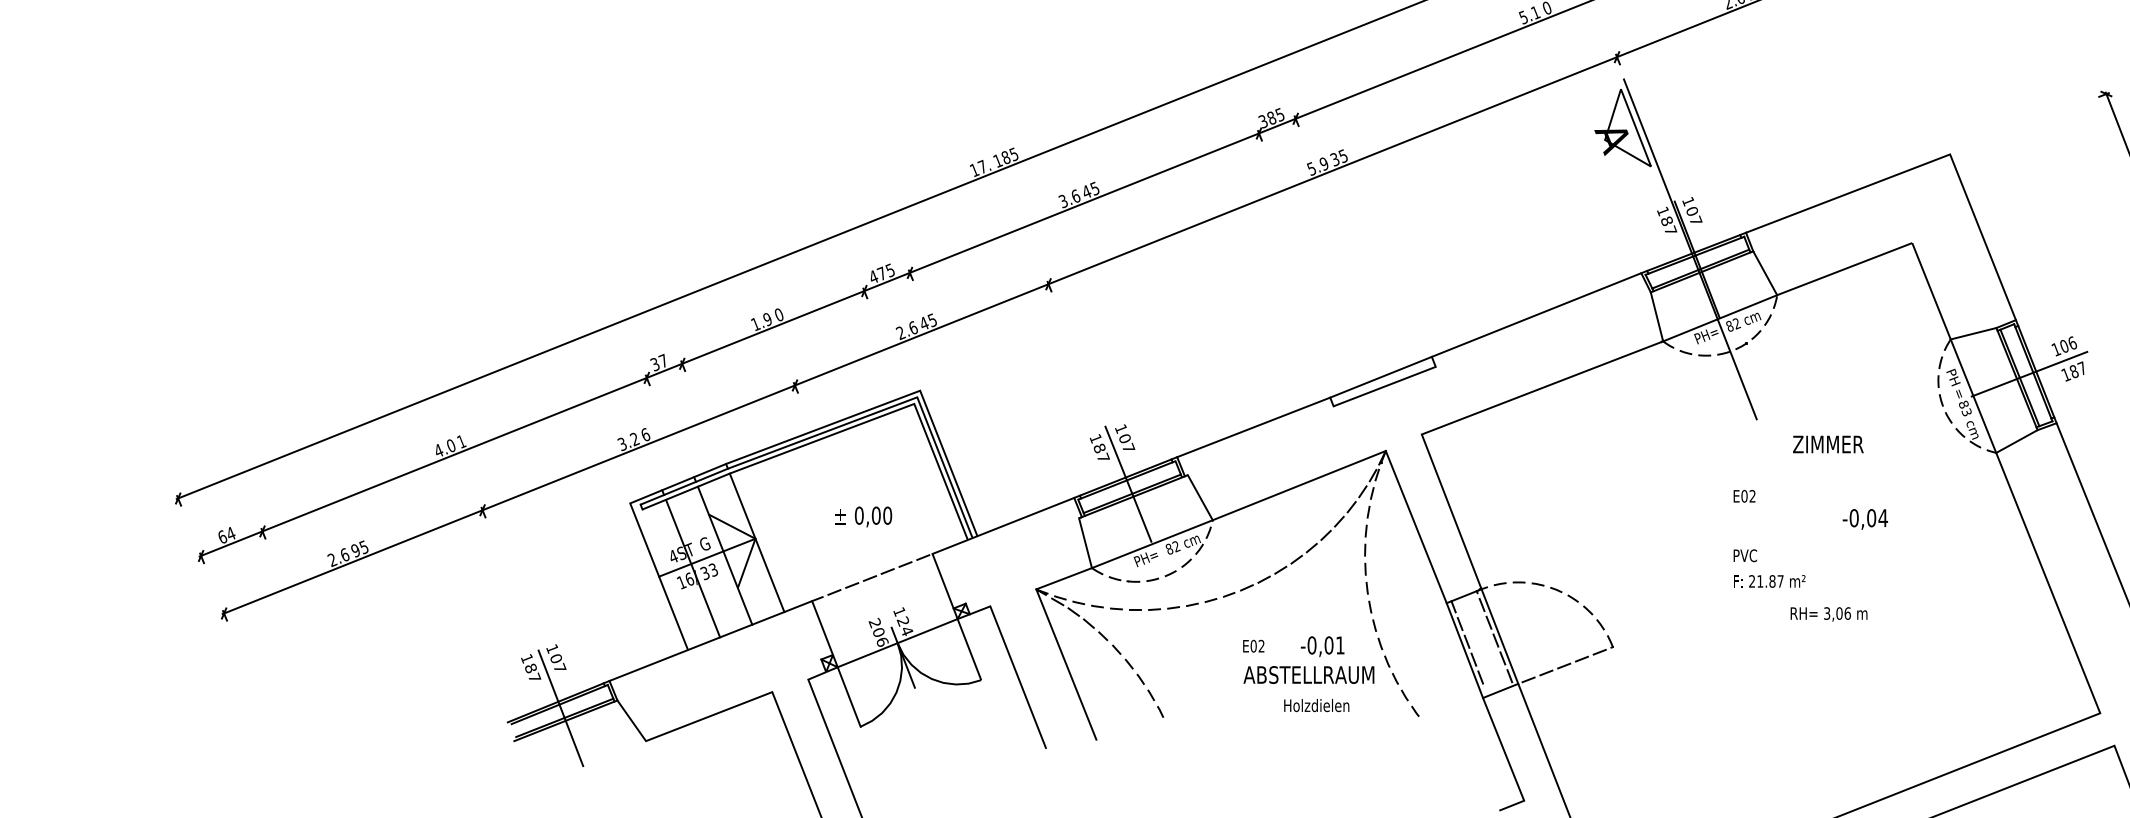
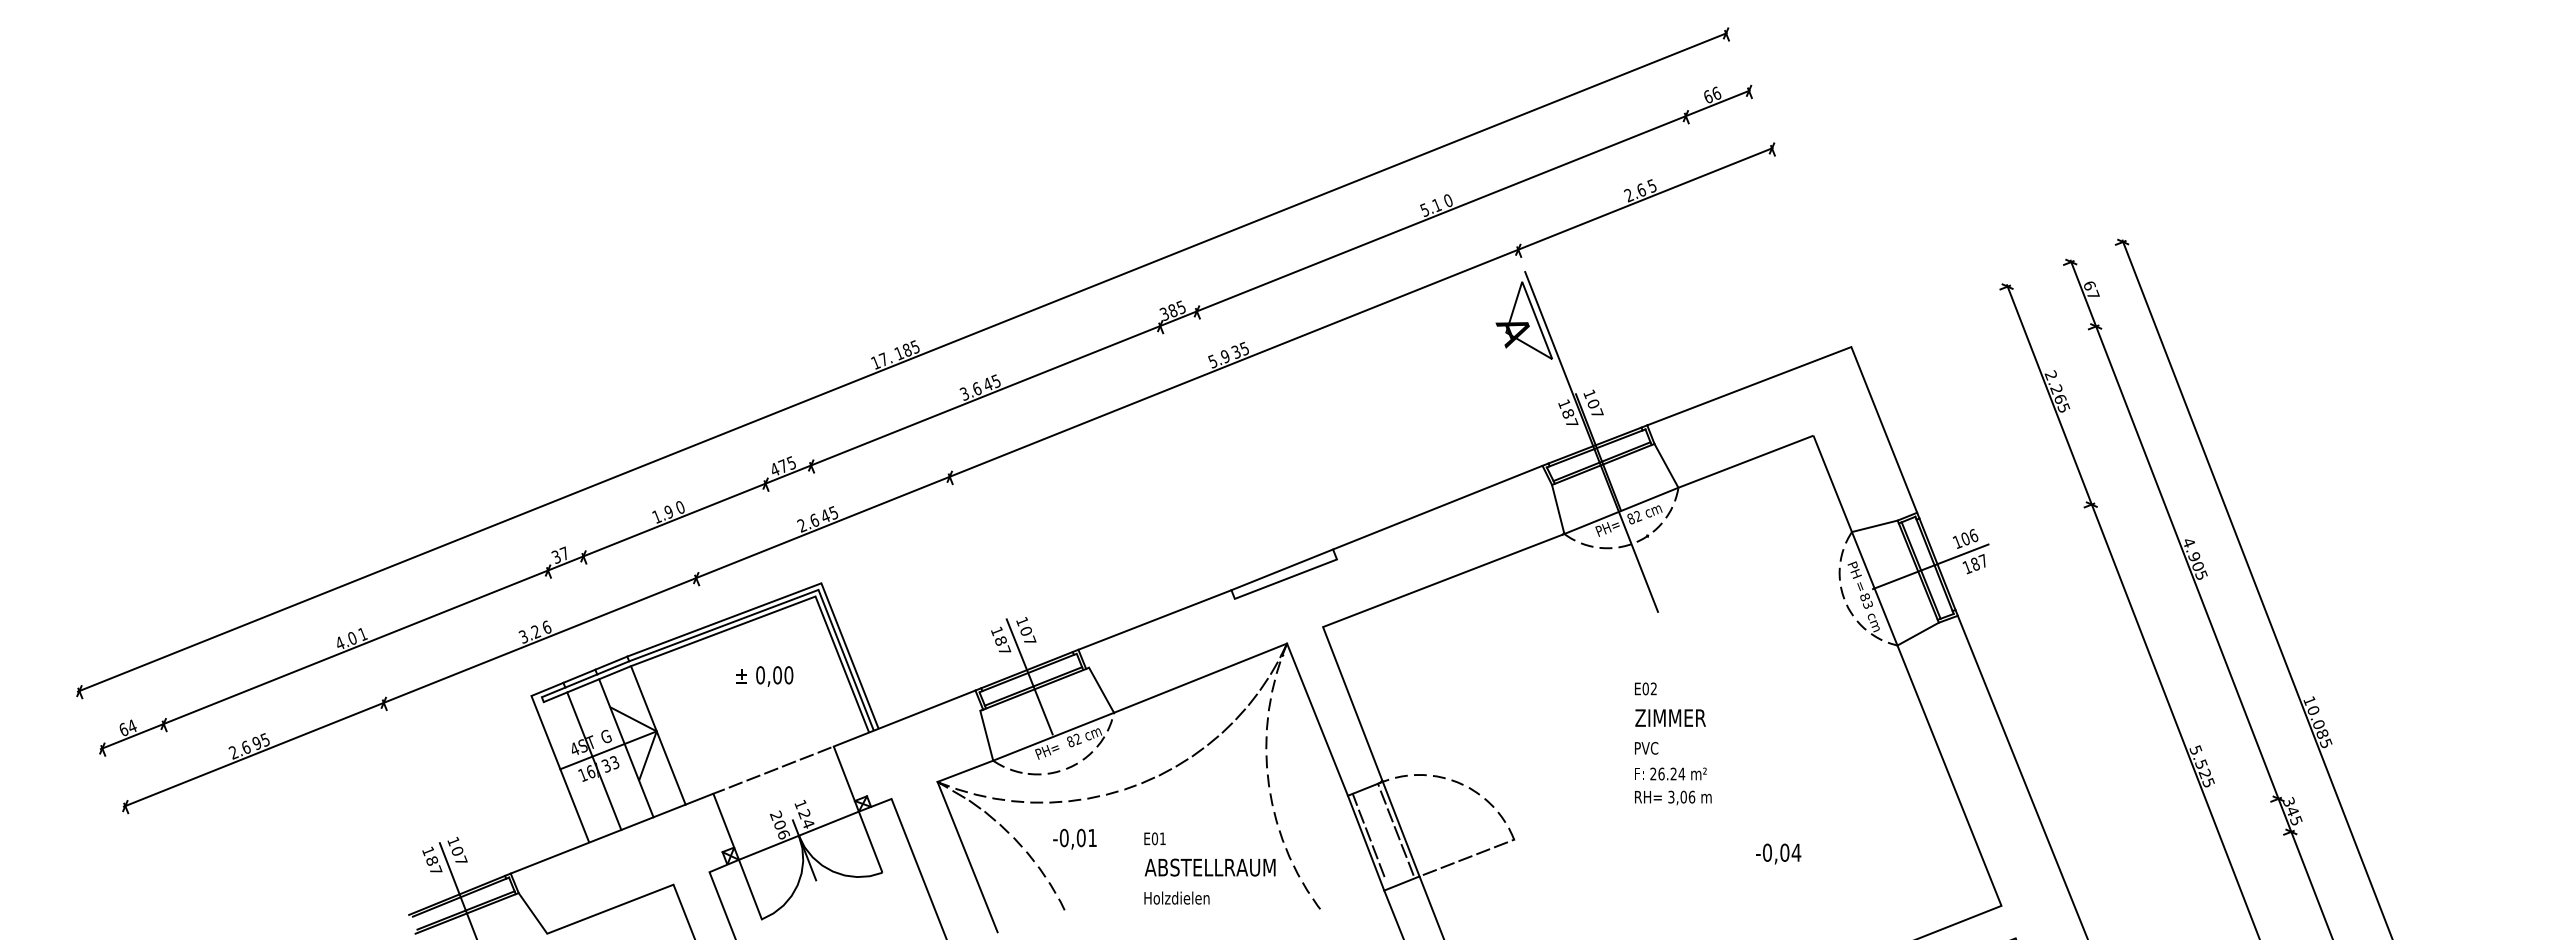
text: (1828, 443) -> (1670, 717), moved
text: (863, 516) -> (764, 676), moved
text: (1865, 518) -> (1778, 853), moved
text: (1770, 580) -> (1671, 773), 21.87 -> 26.24
text: (1829, 613) -> (1673, 797), moved
text: (1261, 645) -> (1162, 838), E02 -> E01
text: (1322, 645) -> (1074, 838), moved
text: (1316, 704) -> (1176, 897), moved

